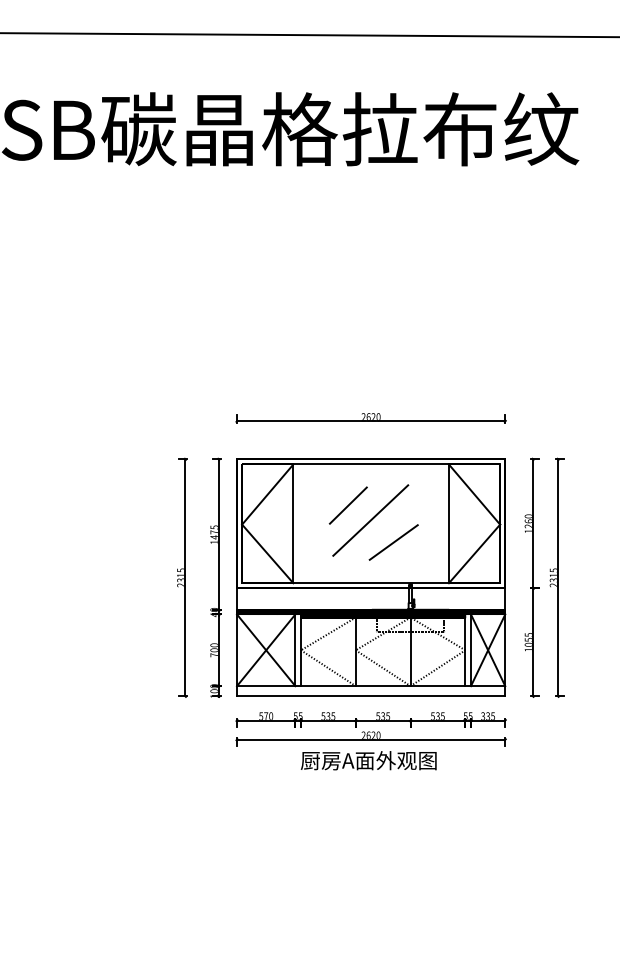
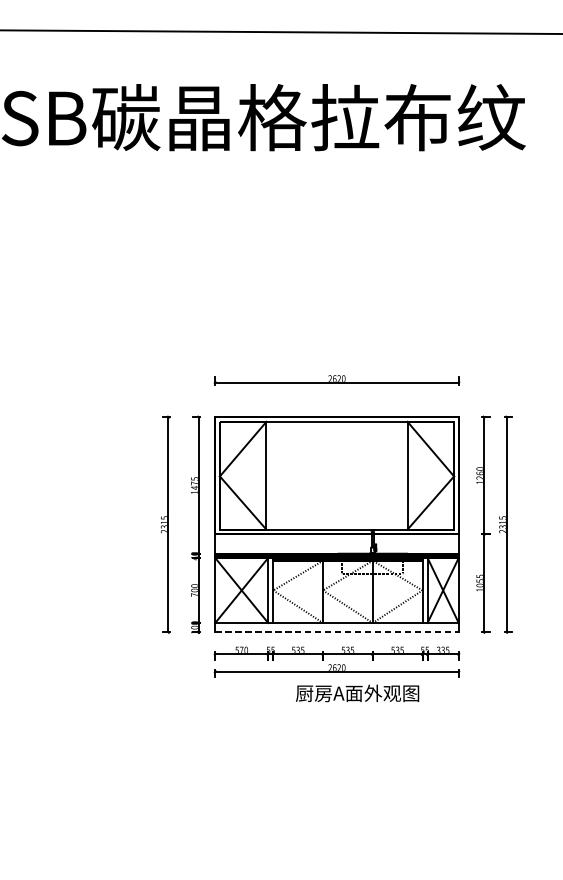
line: (347, 505) -> (315, 459), removed
line: (370, 520) -> (336, 472), removed
line: (393, 542) -> (357, 492), removed
line: (371, 696) -> (337, 632), solid -> dashed
text: (368, 760) -> (357, 693), moved

